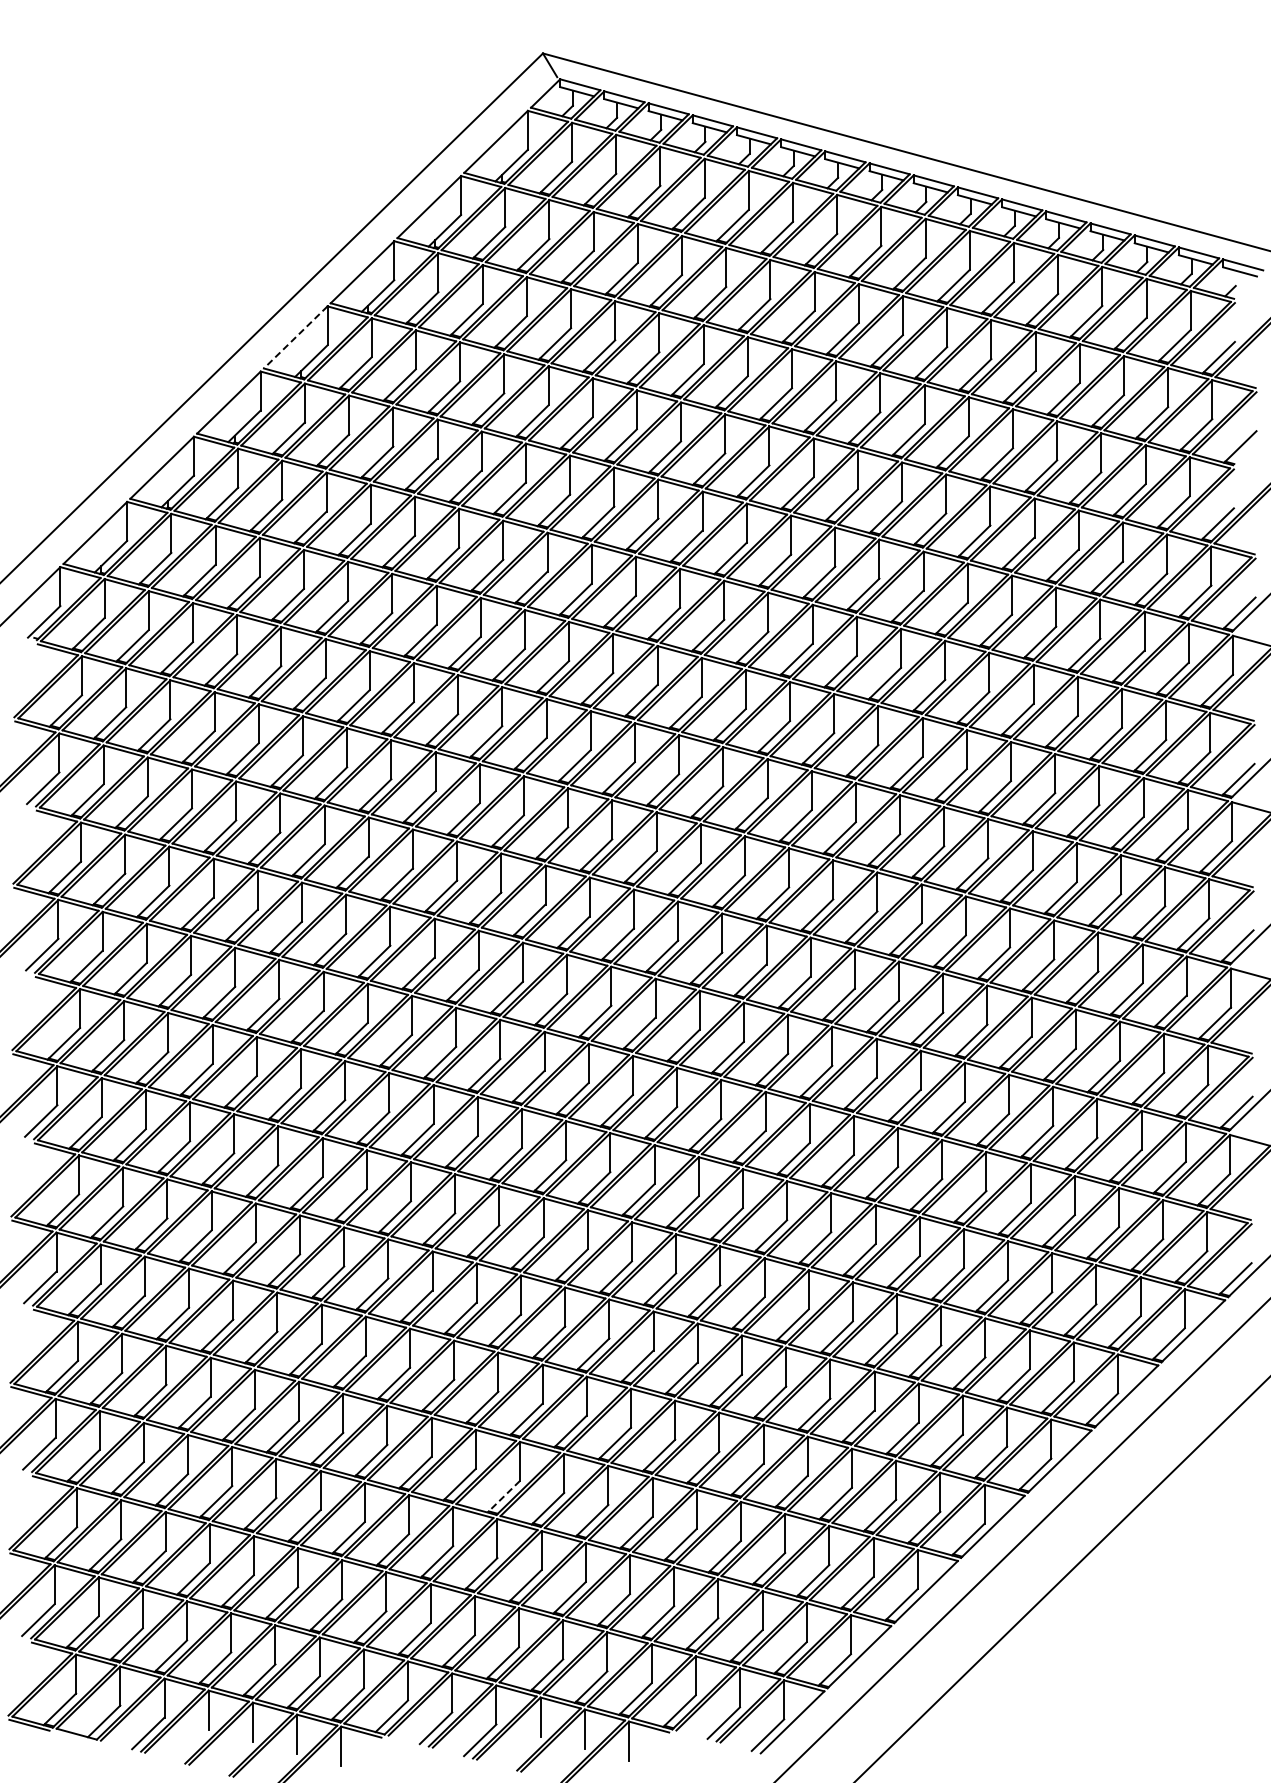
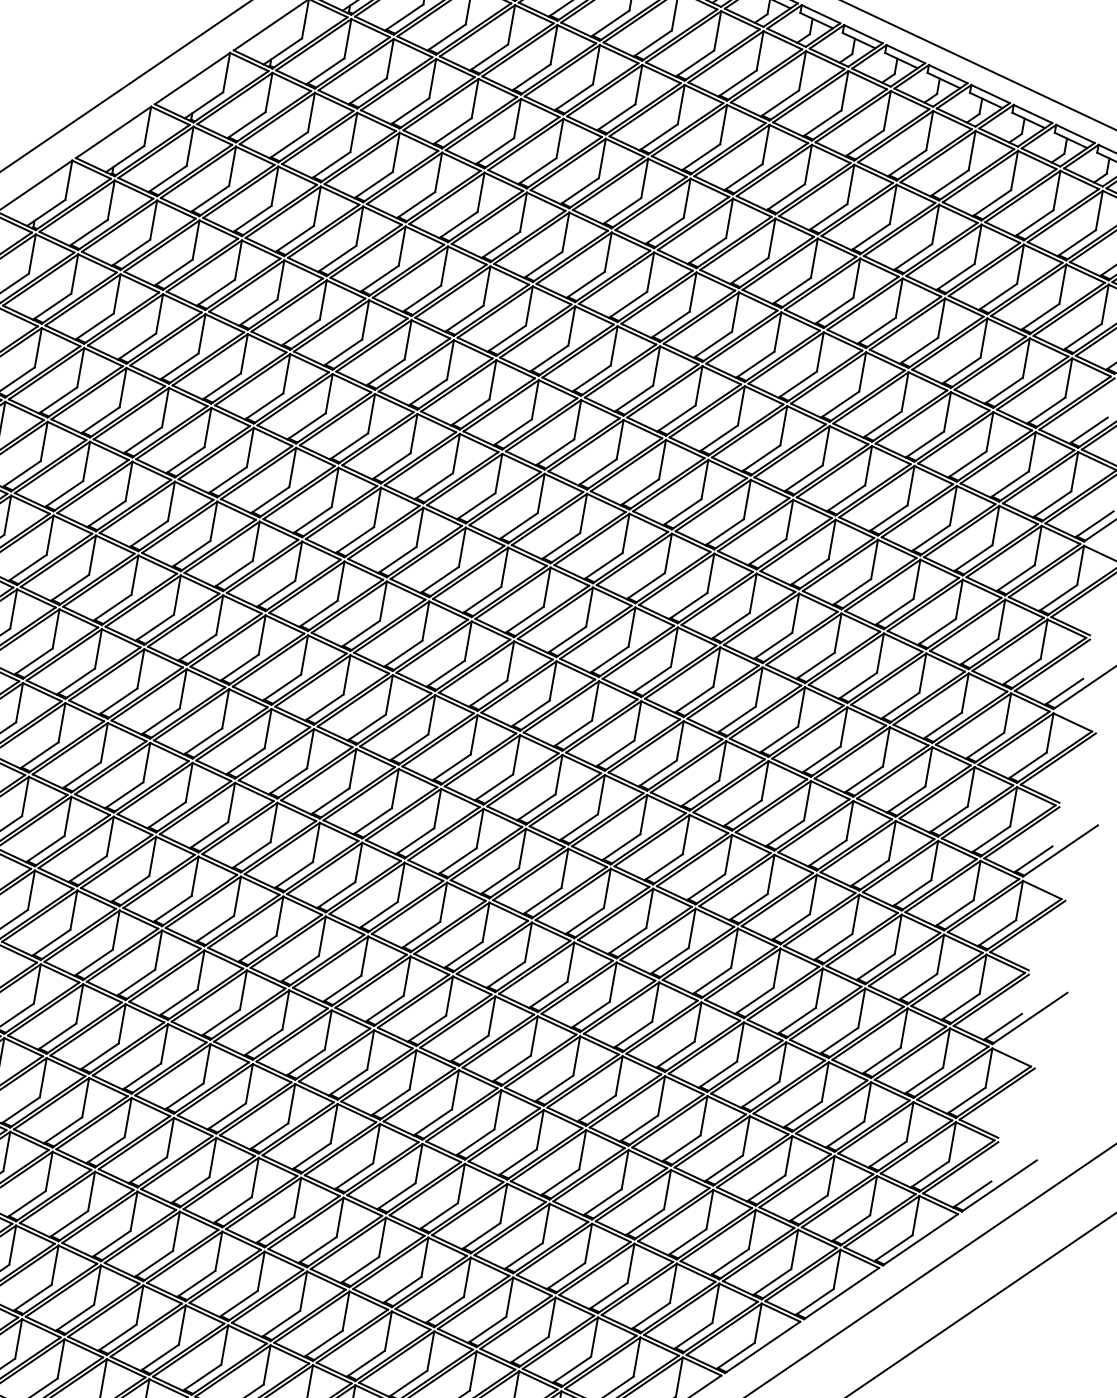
line: (295, 337) -> (192, 78), dashed -> solid
line: (503, 1496) -> (195, 1283), dashed -> solid

